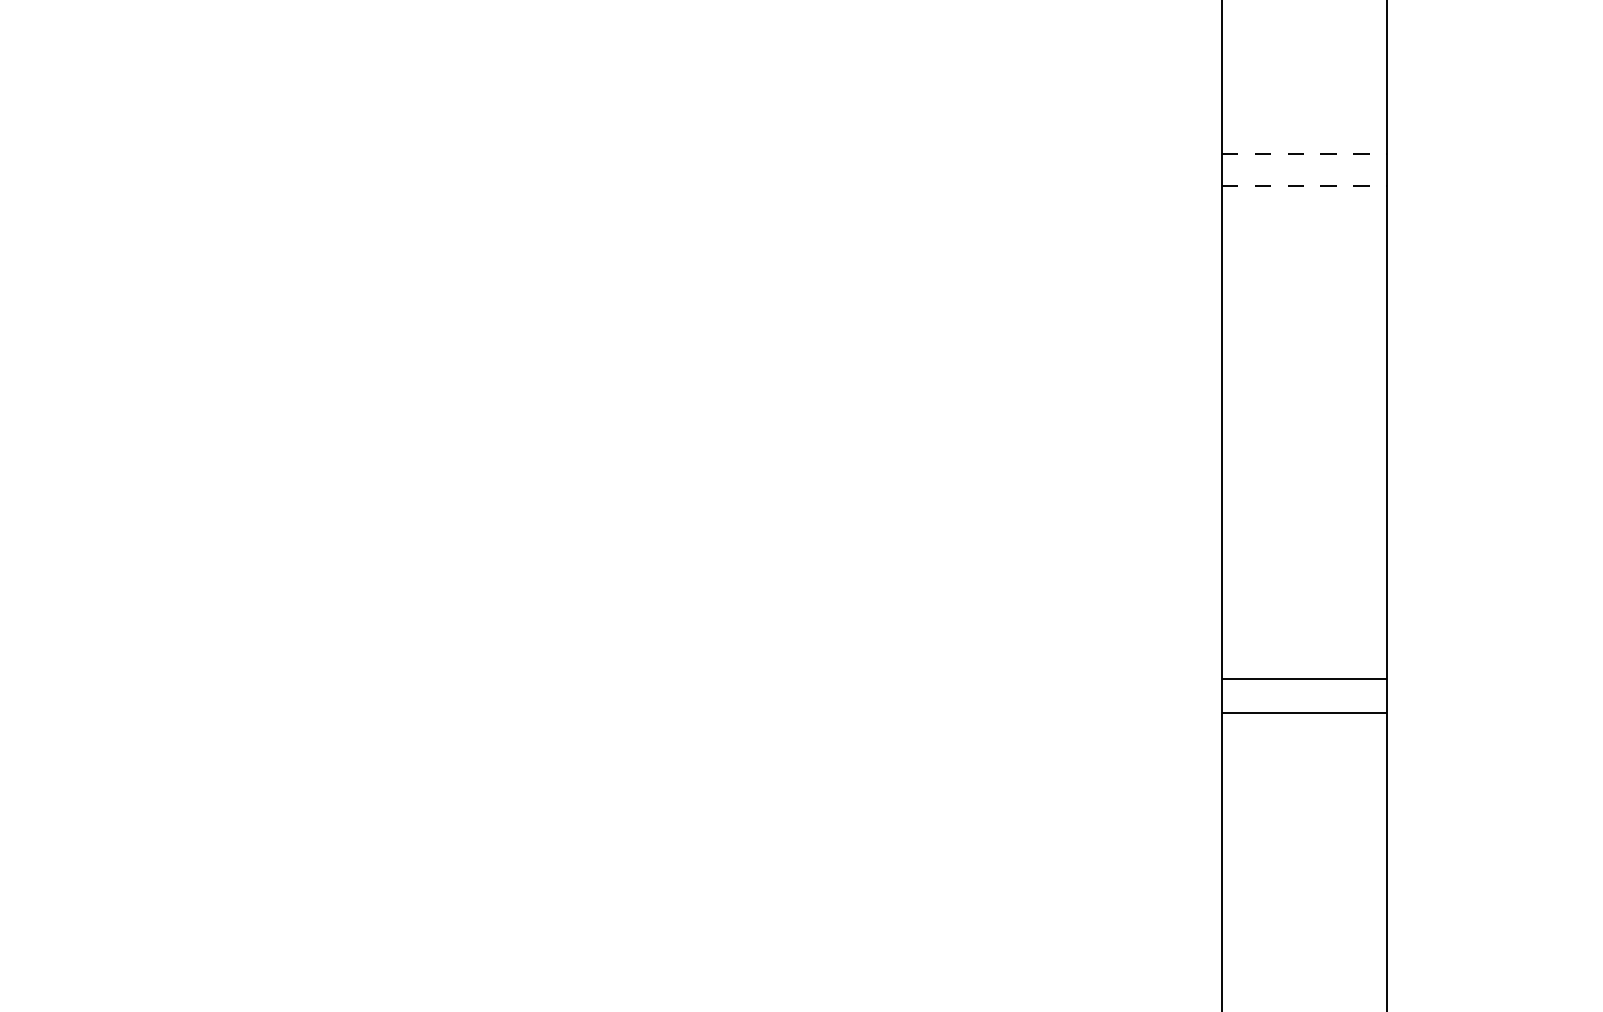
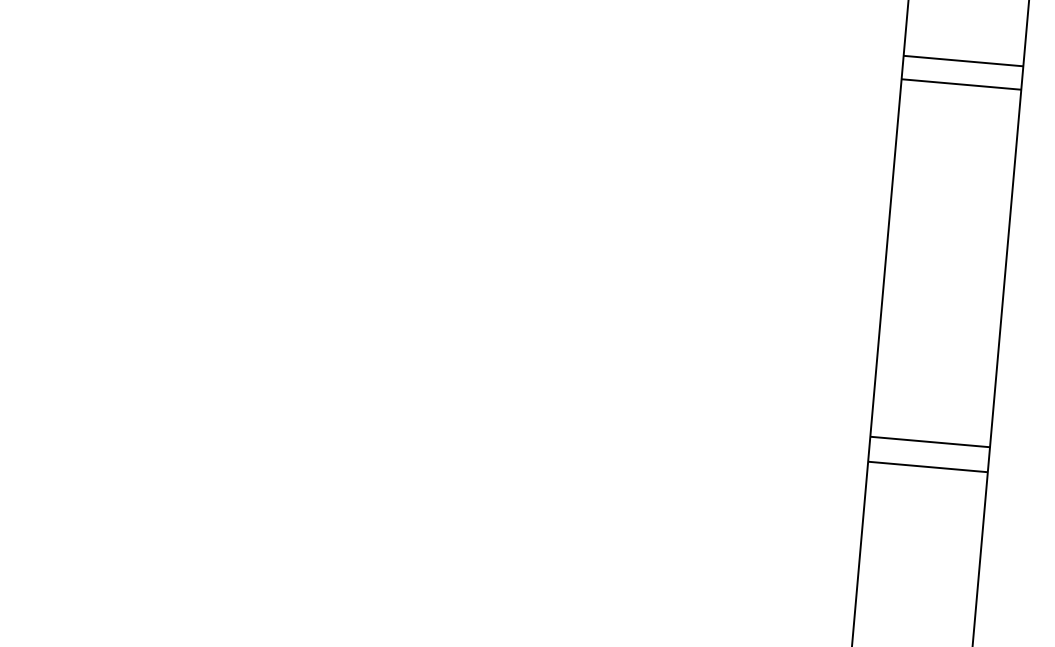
line: (1305, 153) -> (964, 60), dashed -> solid
line: (1305, 186) -> (962, 84), dashed -> solid

